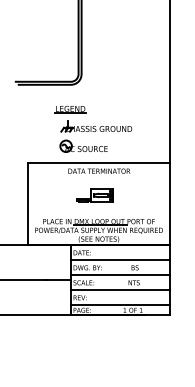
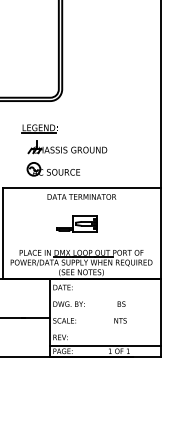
part: (93, 128) -> (64, 149), moved
line: (120, 260) -> (105, 296), removed
line: (120, 275) -> (105, 312), removed
line: (120, 290) -> (105, 329), removed

